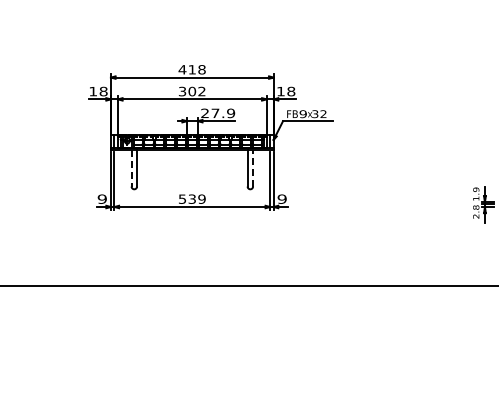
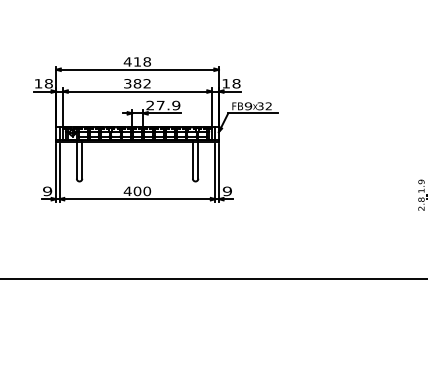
text: (192, 91) -> (137, 83), 302 -> 382
line: (253, 167) -> (198, 159), dashed -> solid
line: (131, 168) -> (76, 160), dashed -> solid
text: (191, 198) -> (136, 190), 539 -> 400

